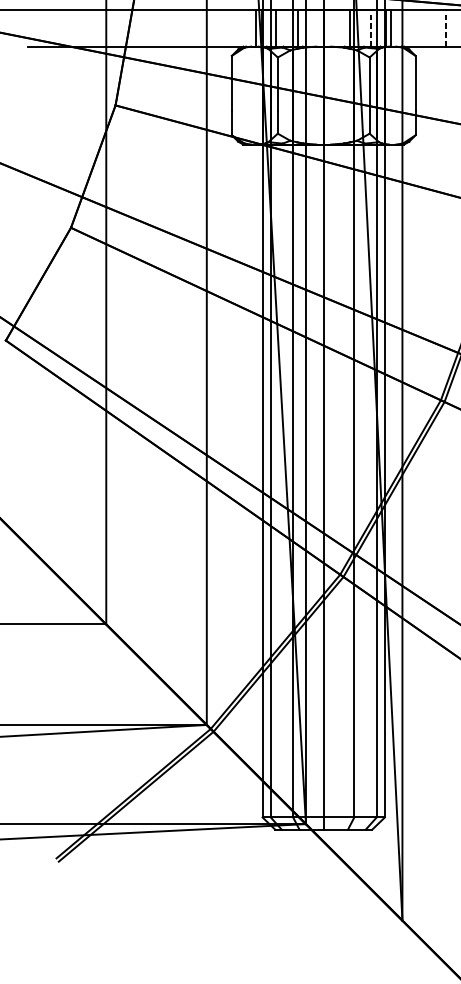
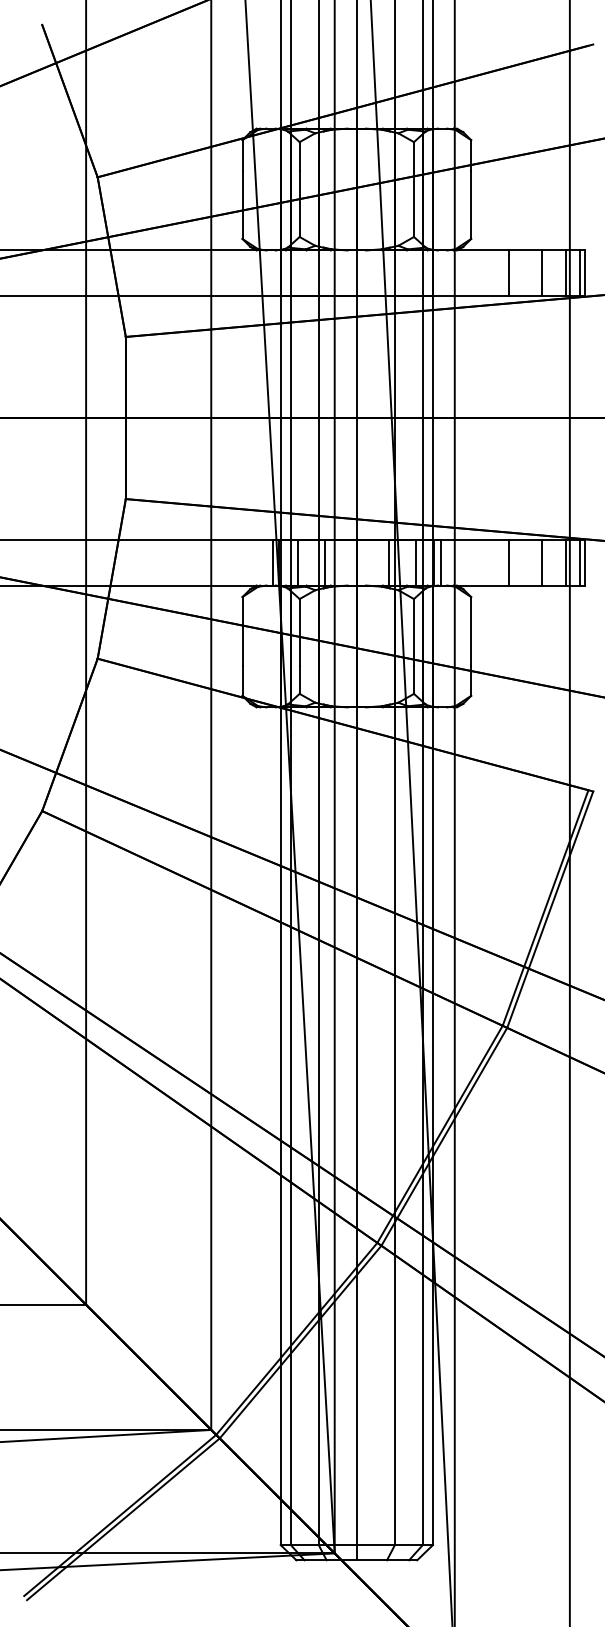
line: (371, 28) -> (416, 562), dashed -> solid
line: (446, 28) -> (509, 562), dashed -> solid

